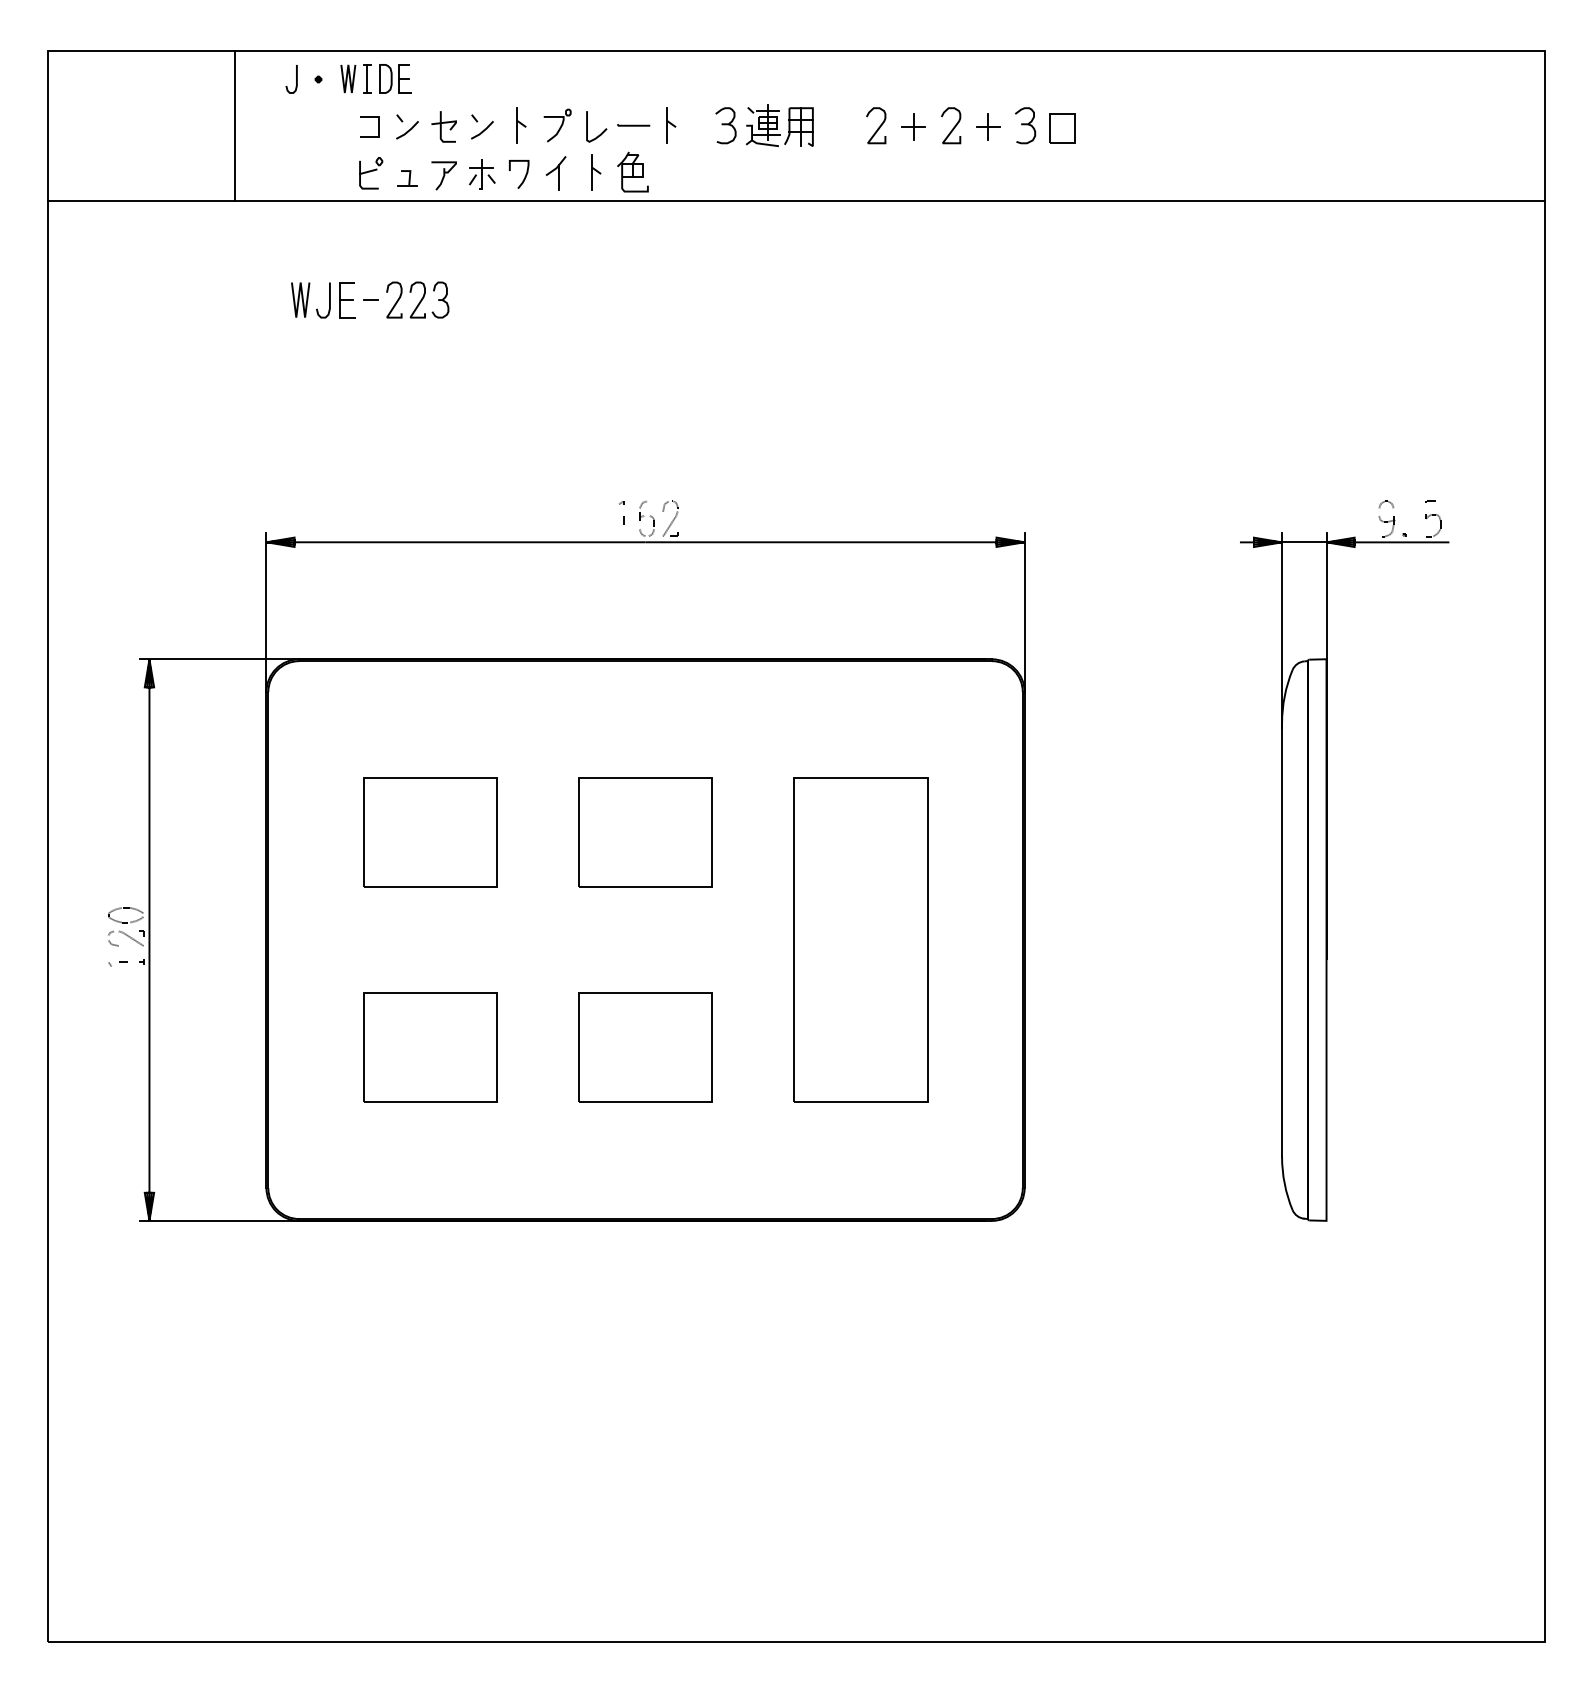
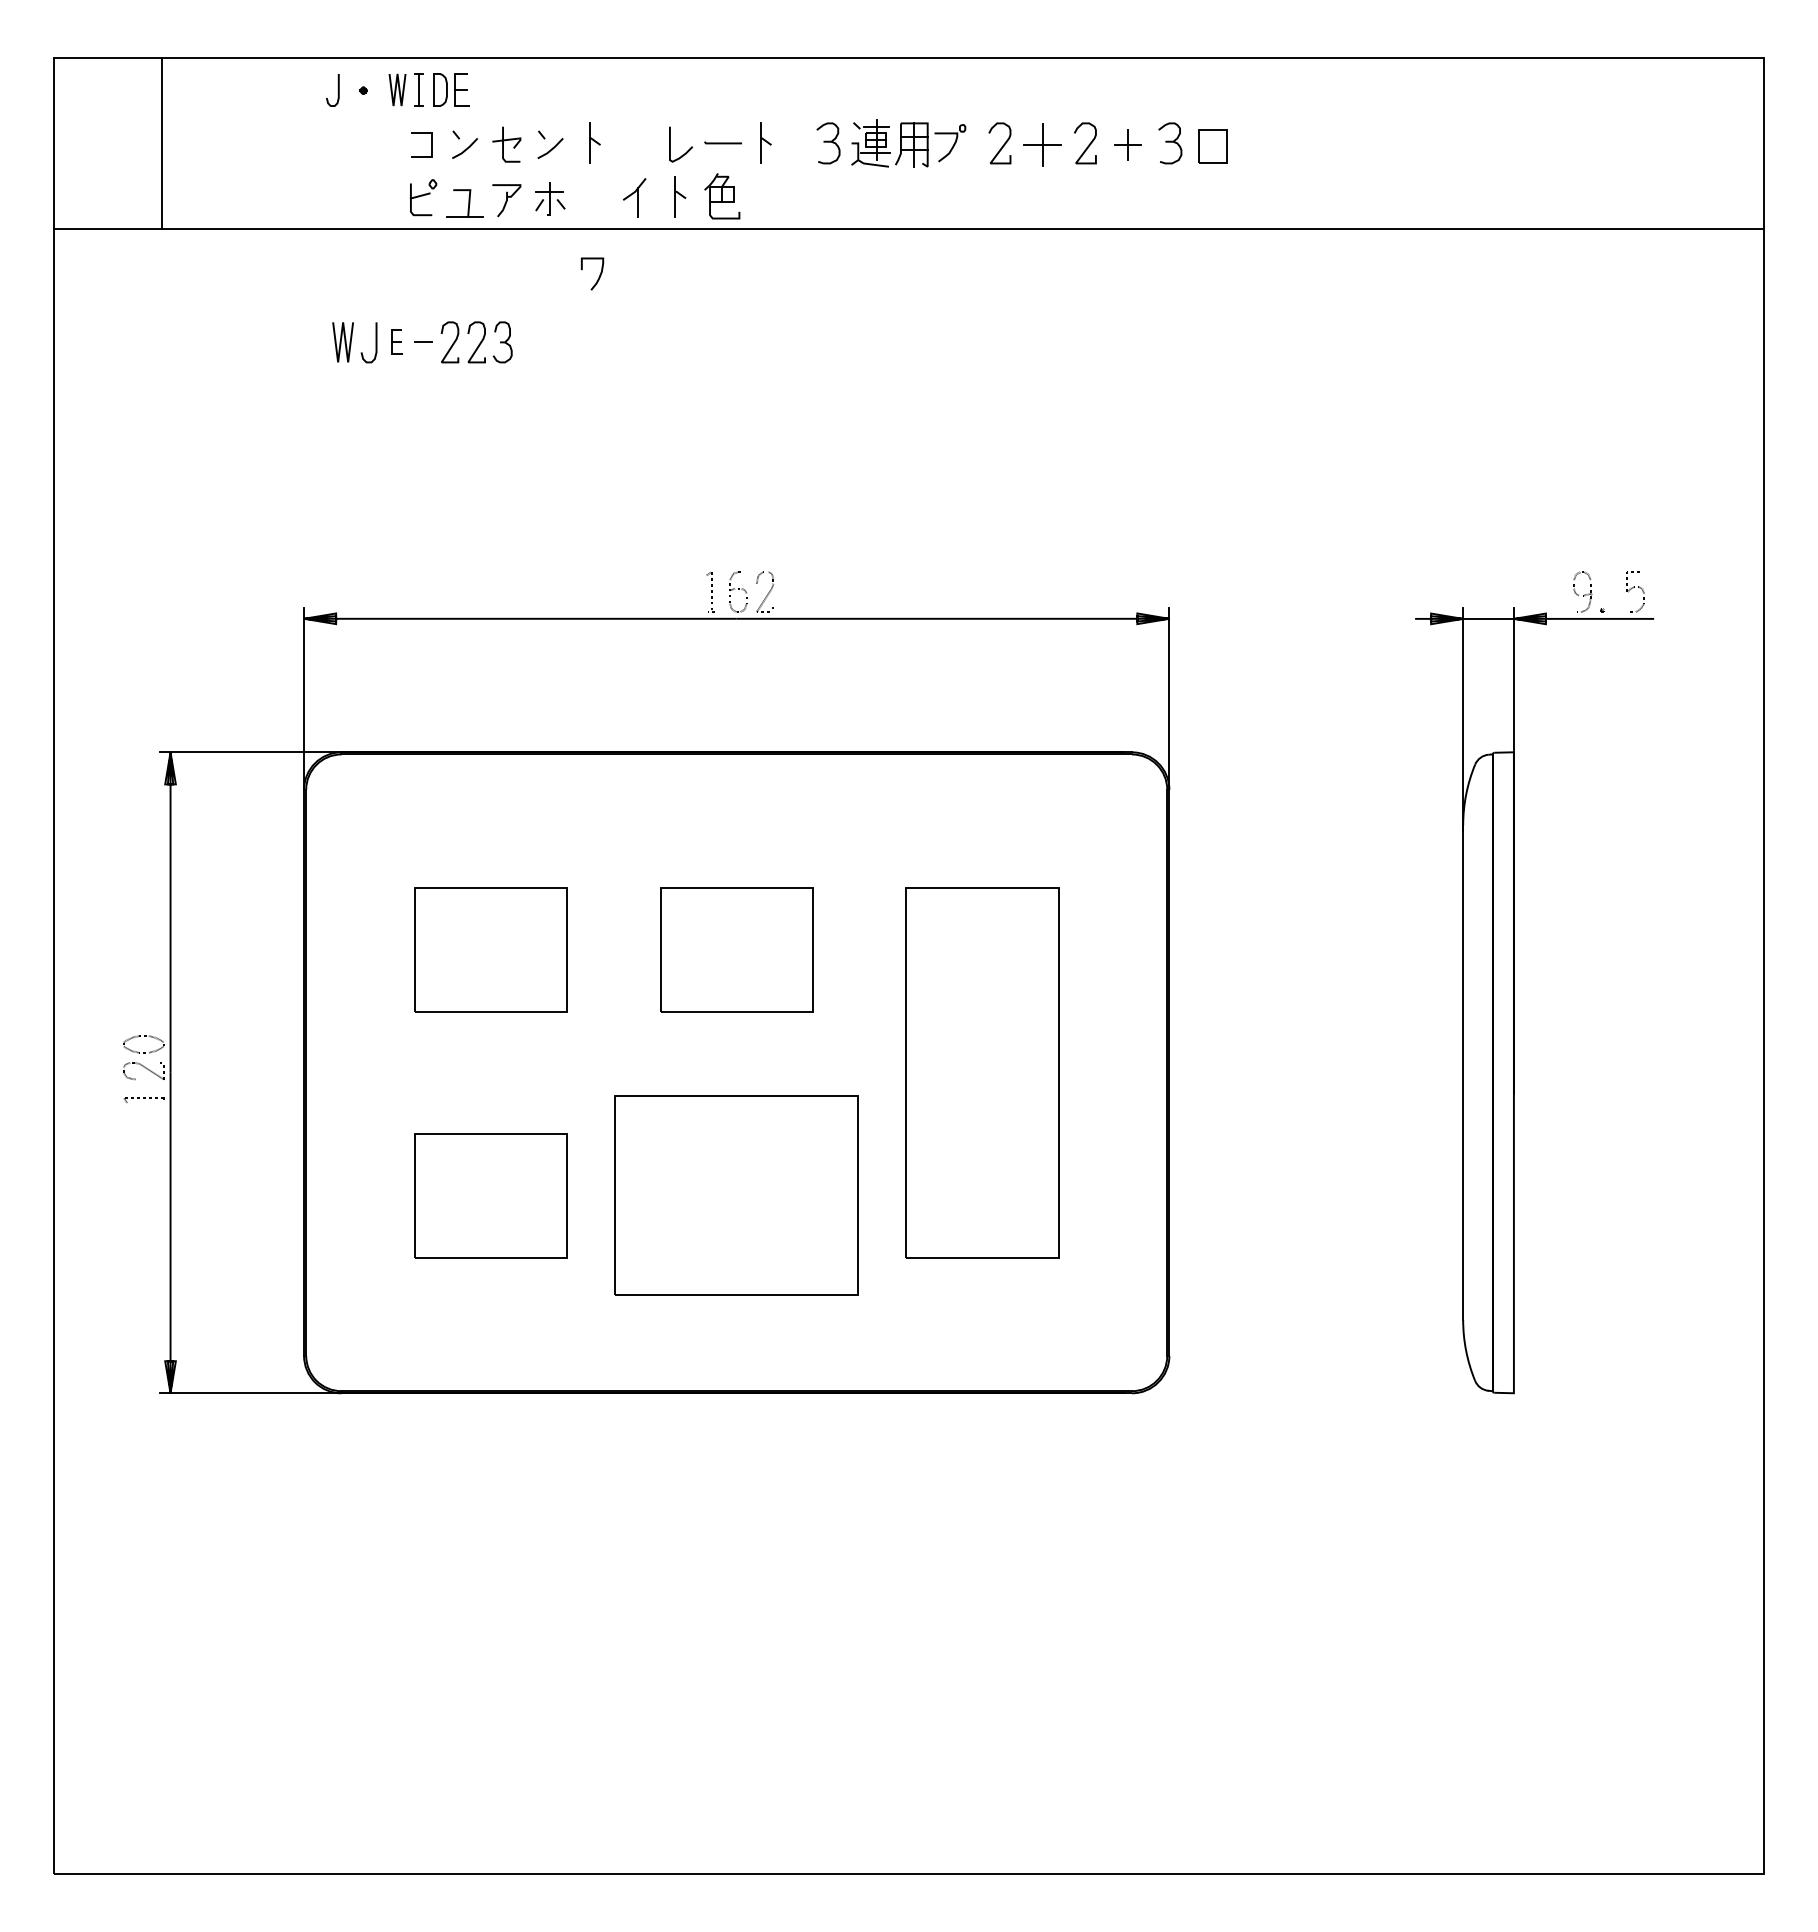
line: (235, 124) -> (162, 142), moved
part: (557, 125) -> (950, 143), moved
part: (913, 126) -> (1042, 144), size x1.4
curve: (525, 174) -> (599, 274), moved
part: (407, 178) -> (464, 203), size x1.6
part: (347, 299) -> (396, 341), size x0.6
part: (645, 1047) -> (736, 1195), size x1.6

